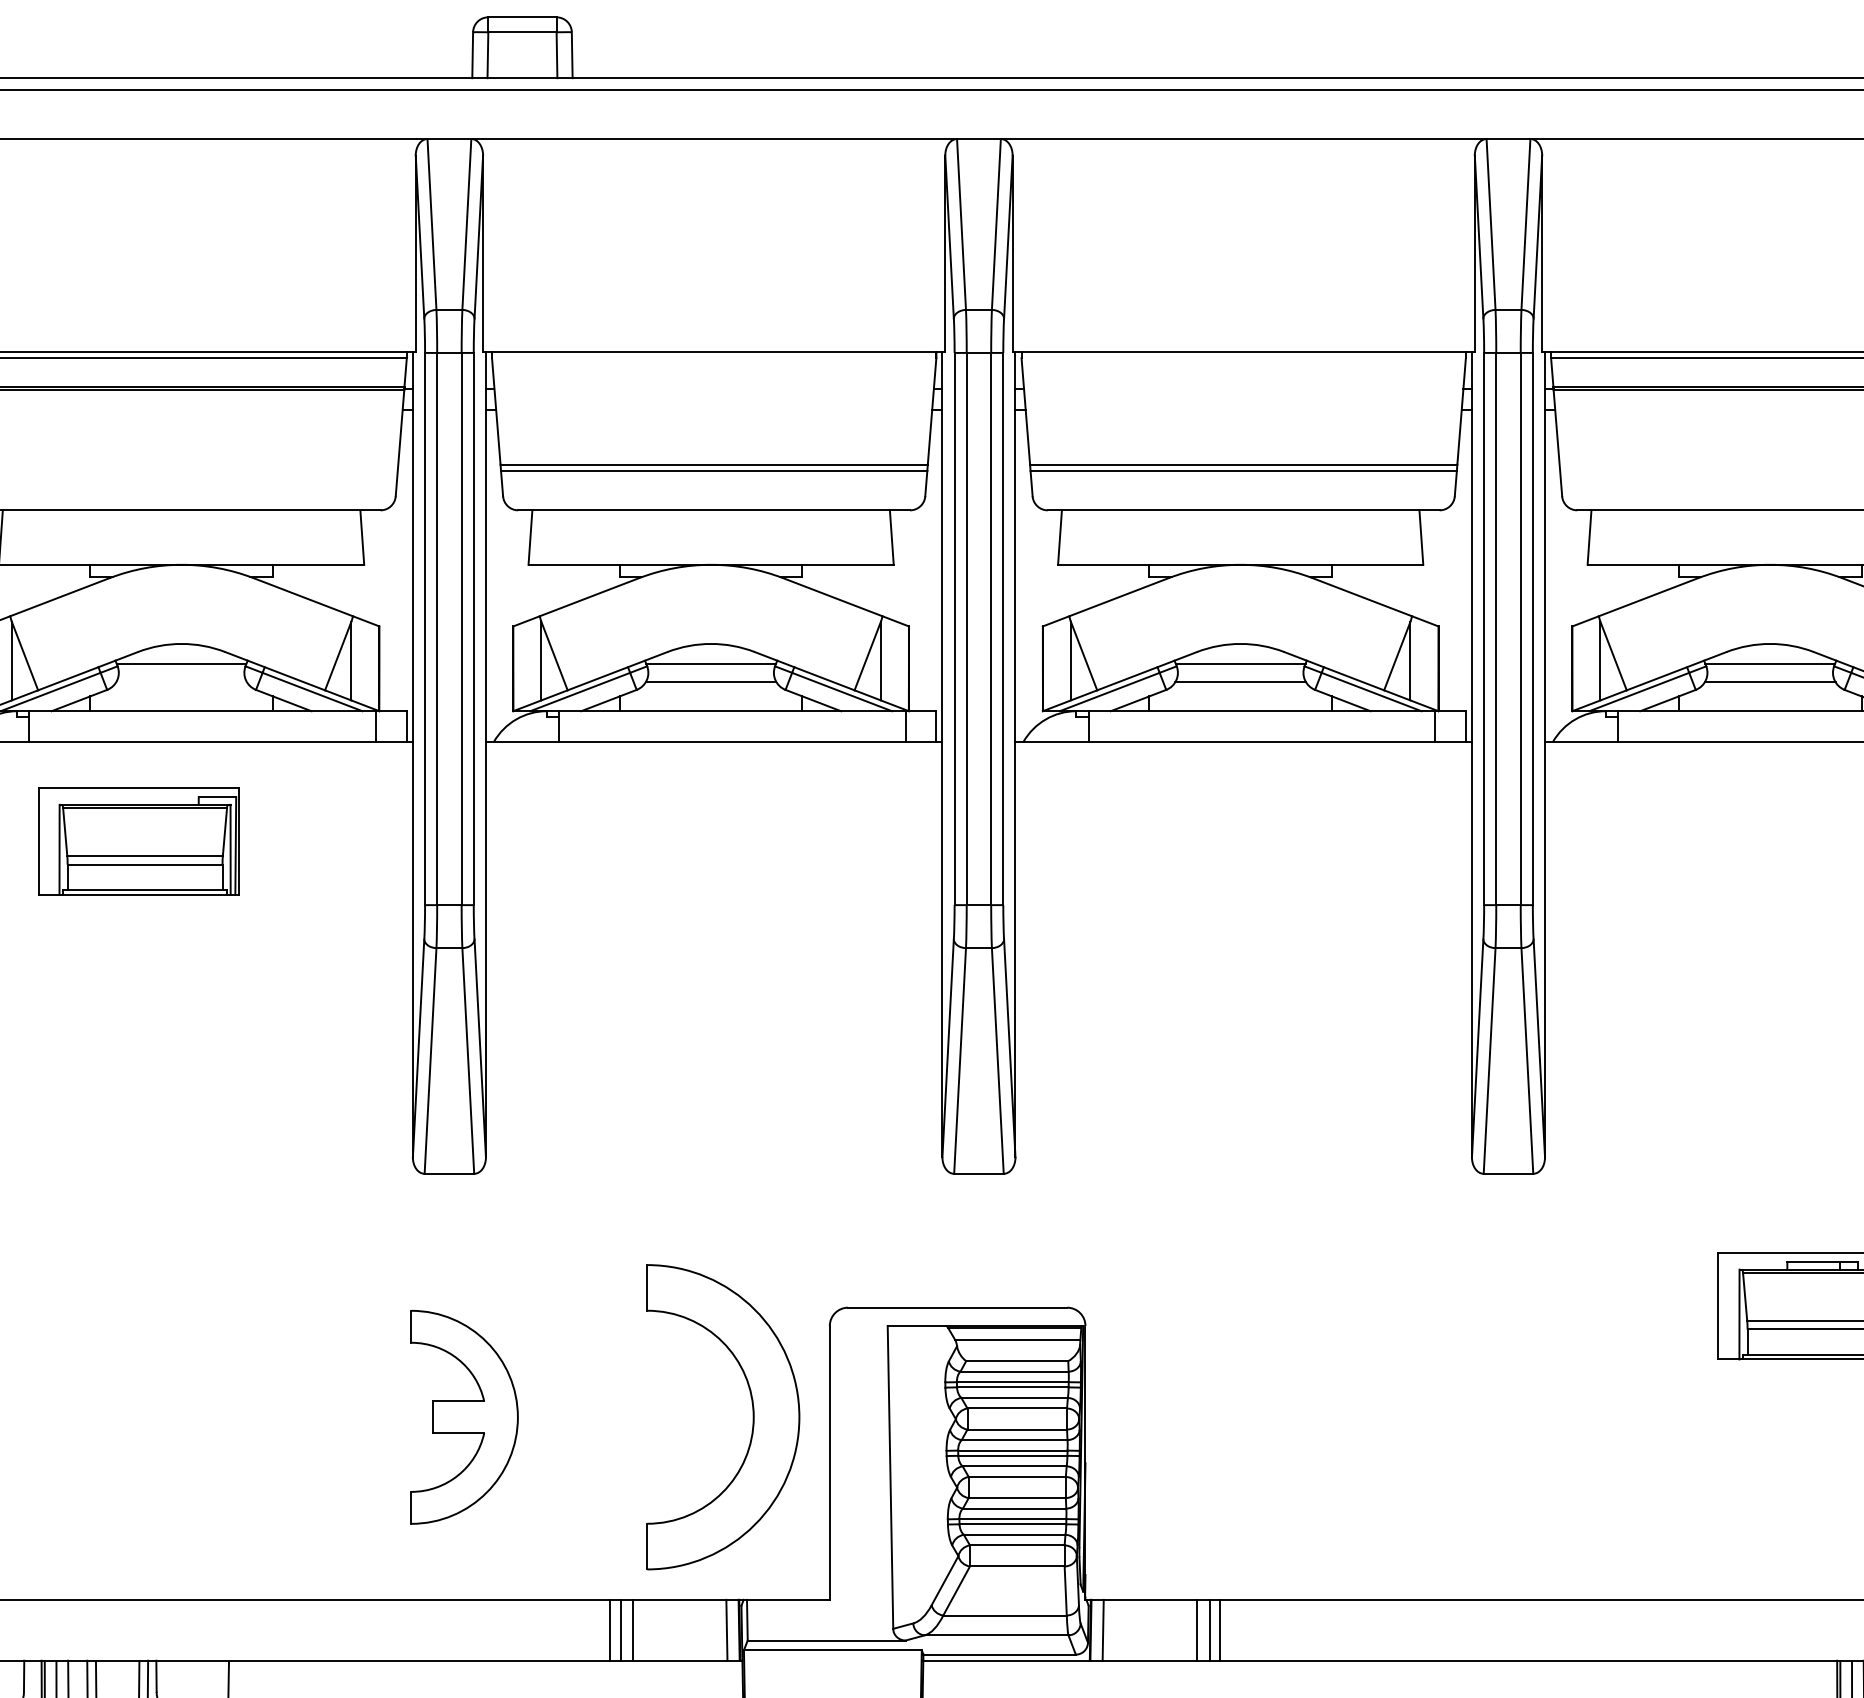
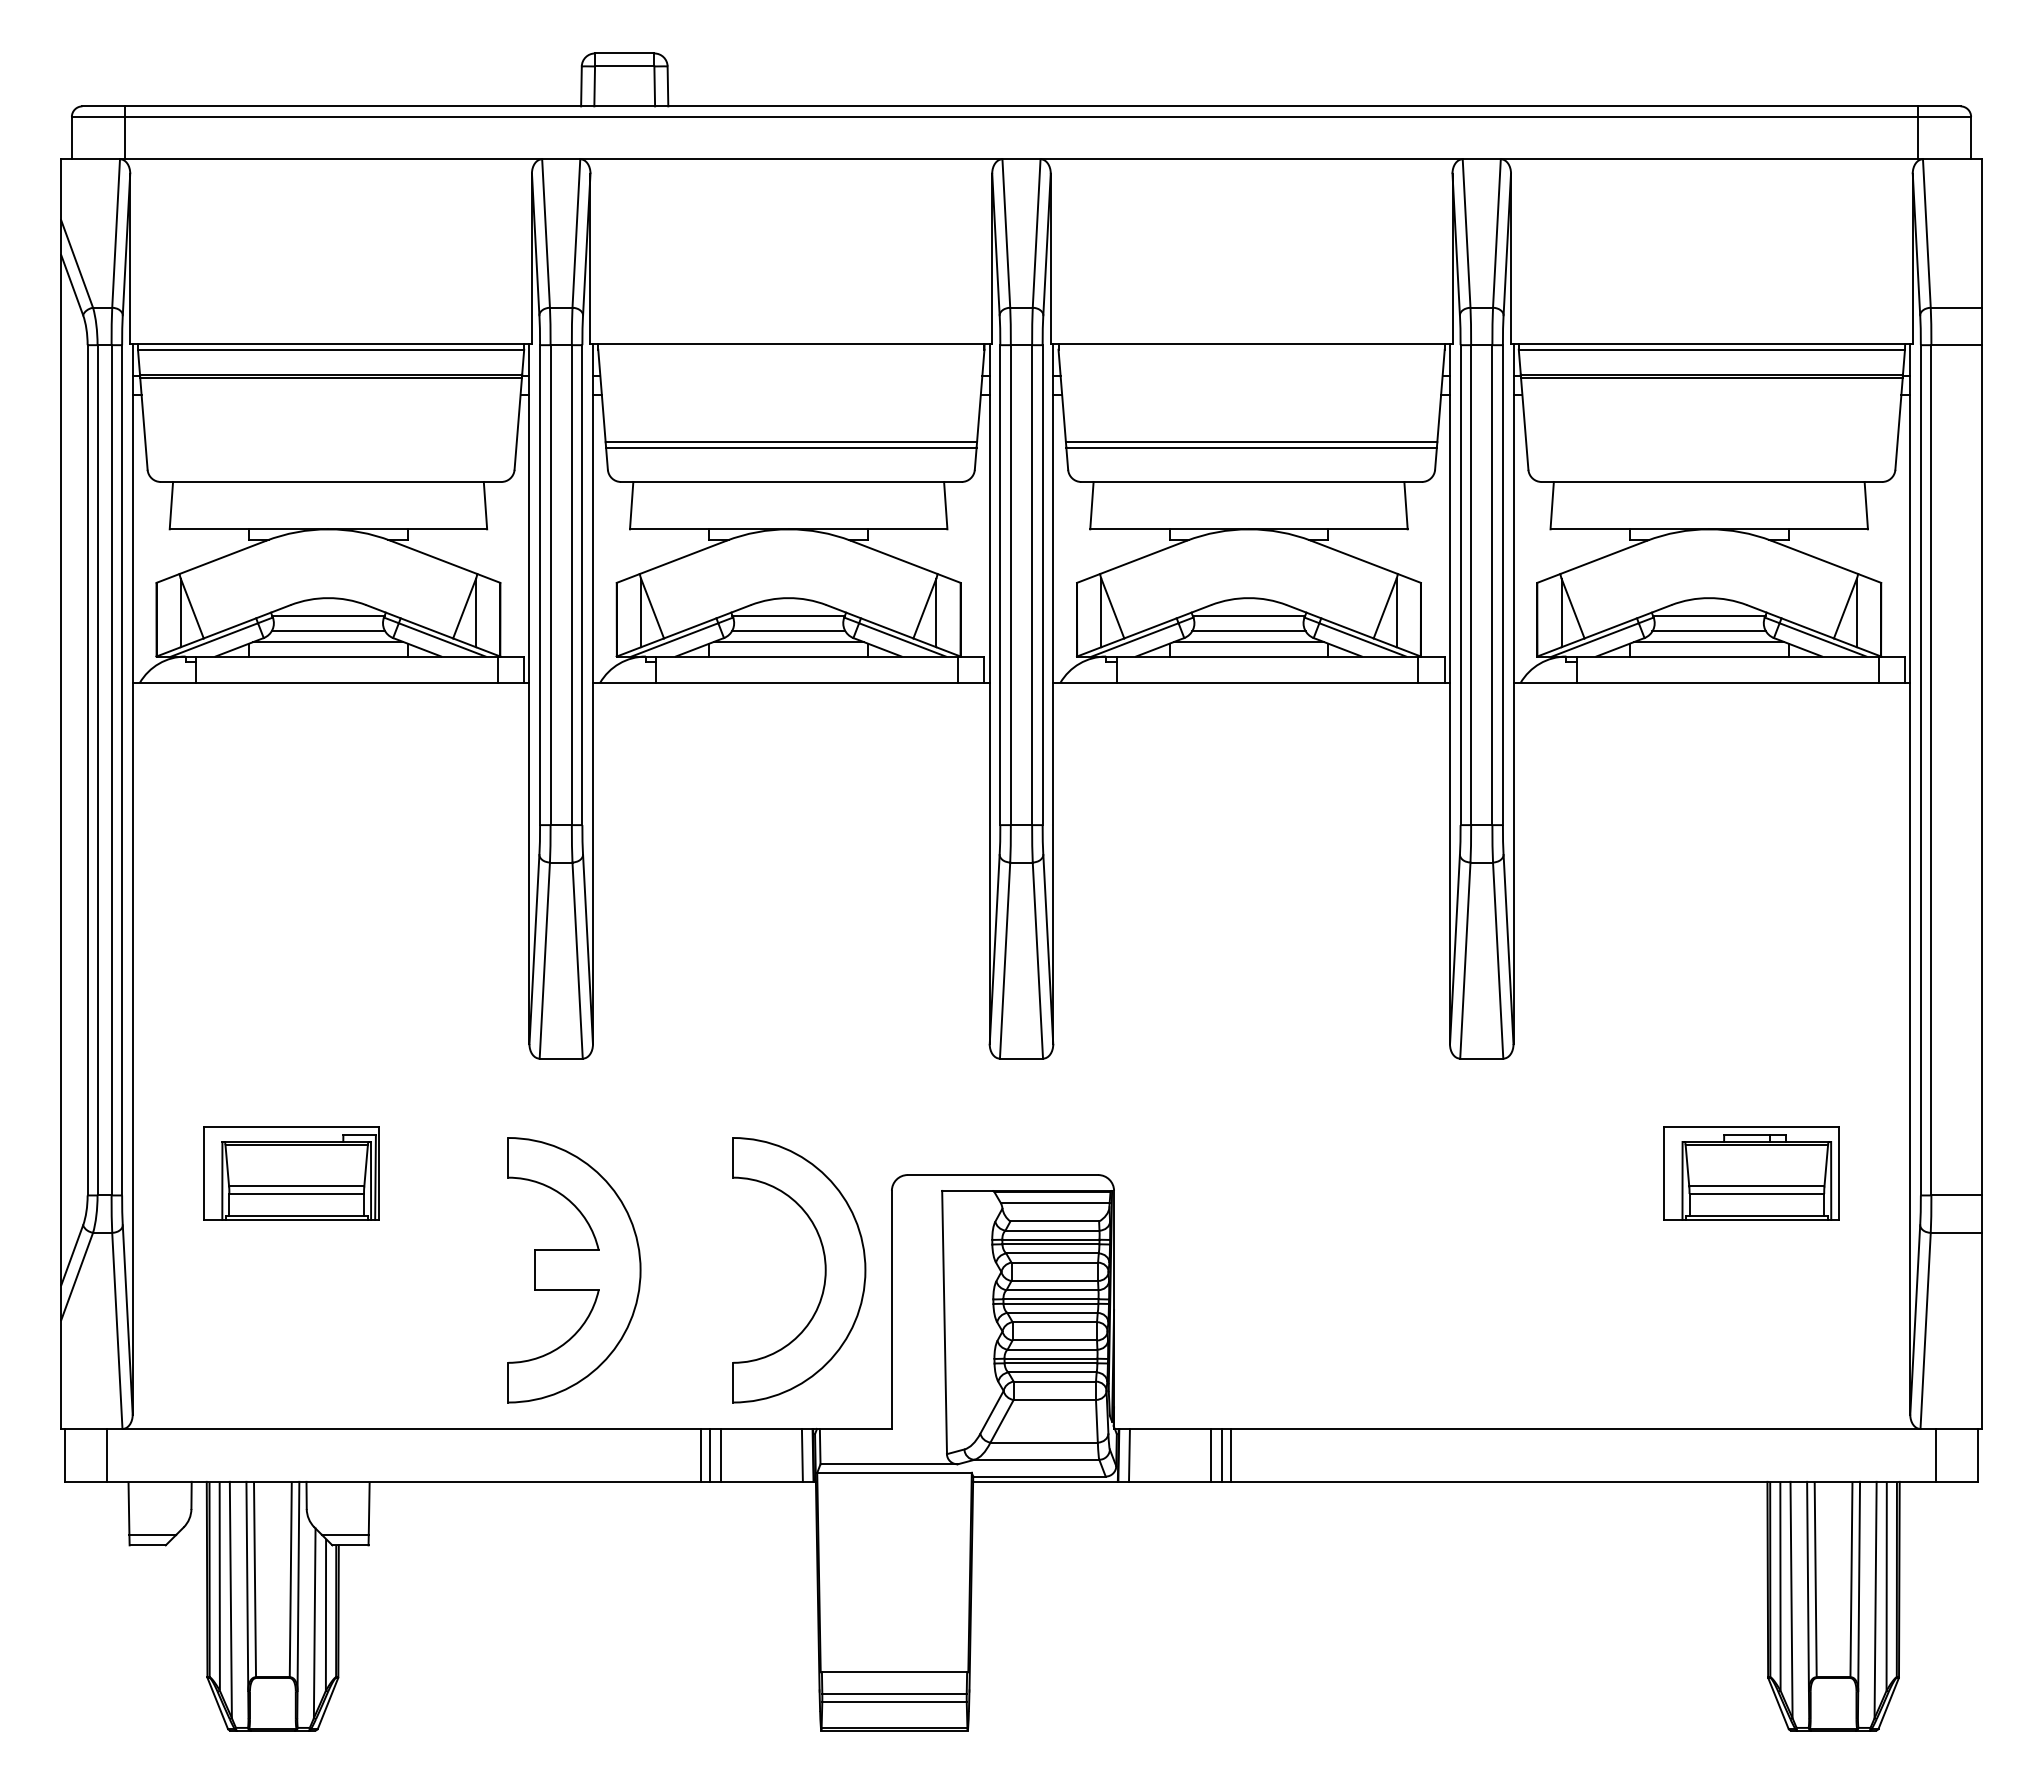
line: (181, 682) -> (328, 631), added
line: (181, 695) -> (328, 642), added
line: (710, 695) -> (788, 642), added
line: (1240, 695) -> (1248, 642), added
line: (1770, 695) -> (1709, 642), added
part: (139, 841) -> (291, 1173), moved
part: (464, 1417) -> (574, 1270), size x1.43

